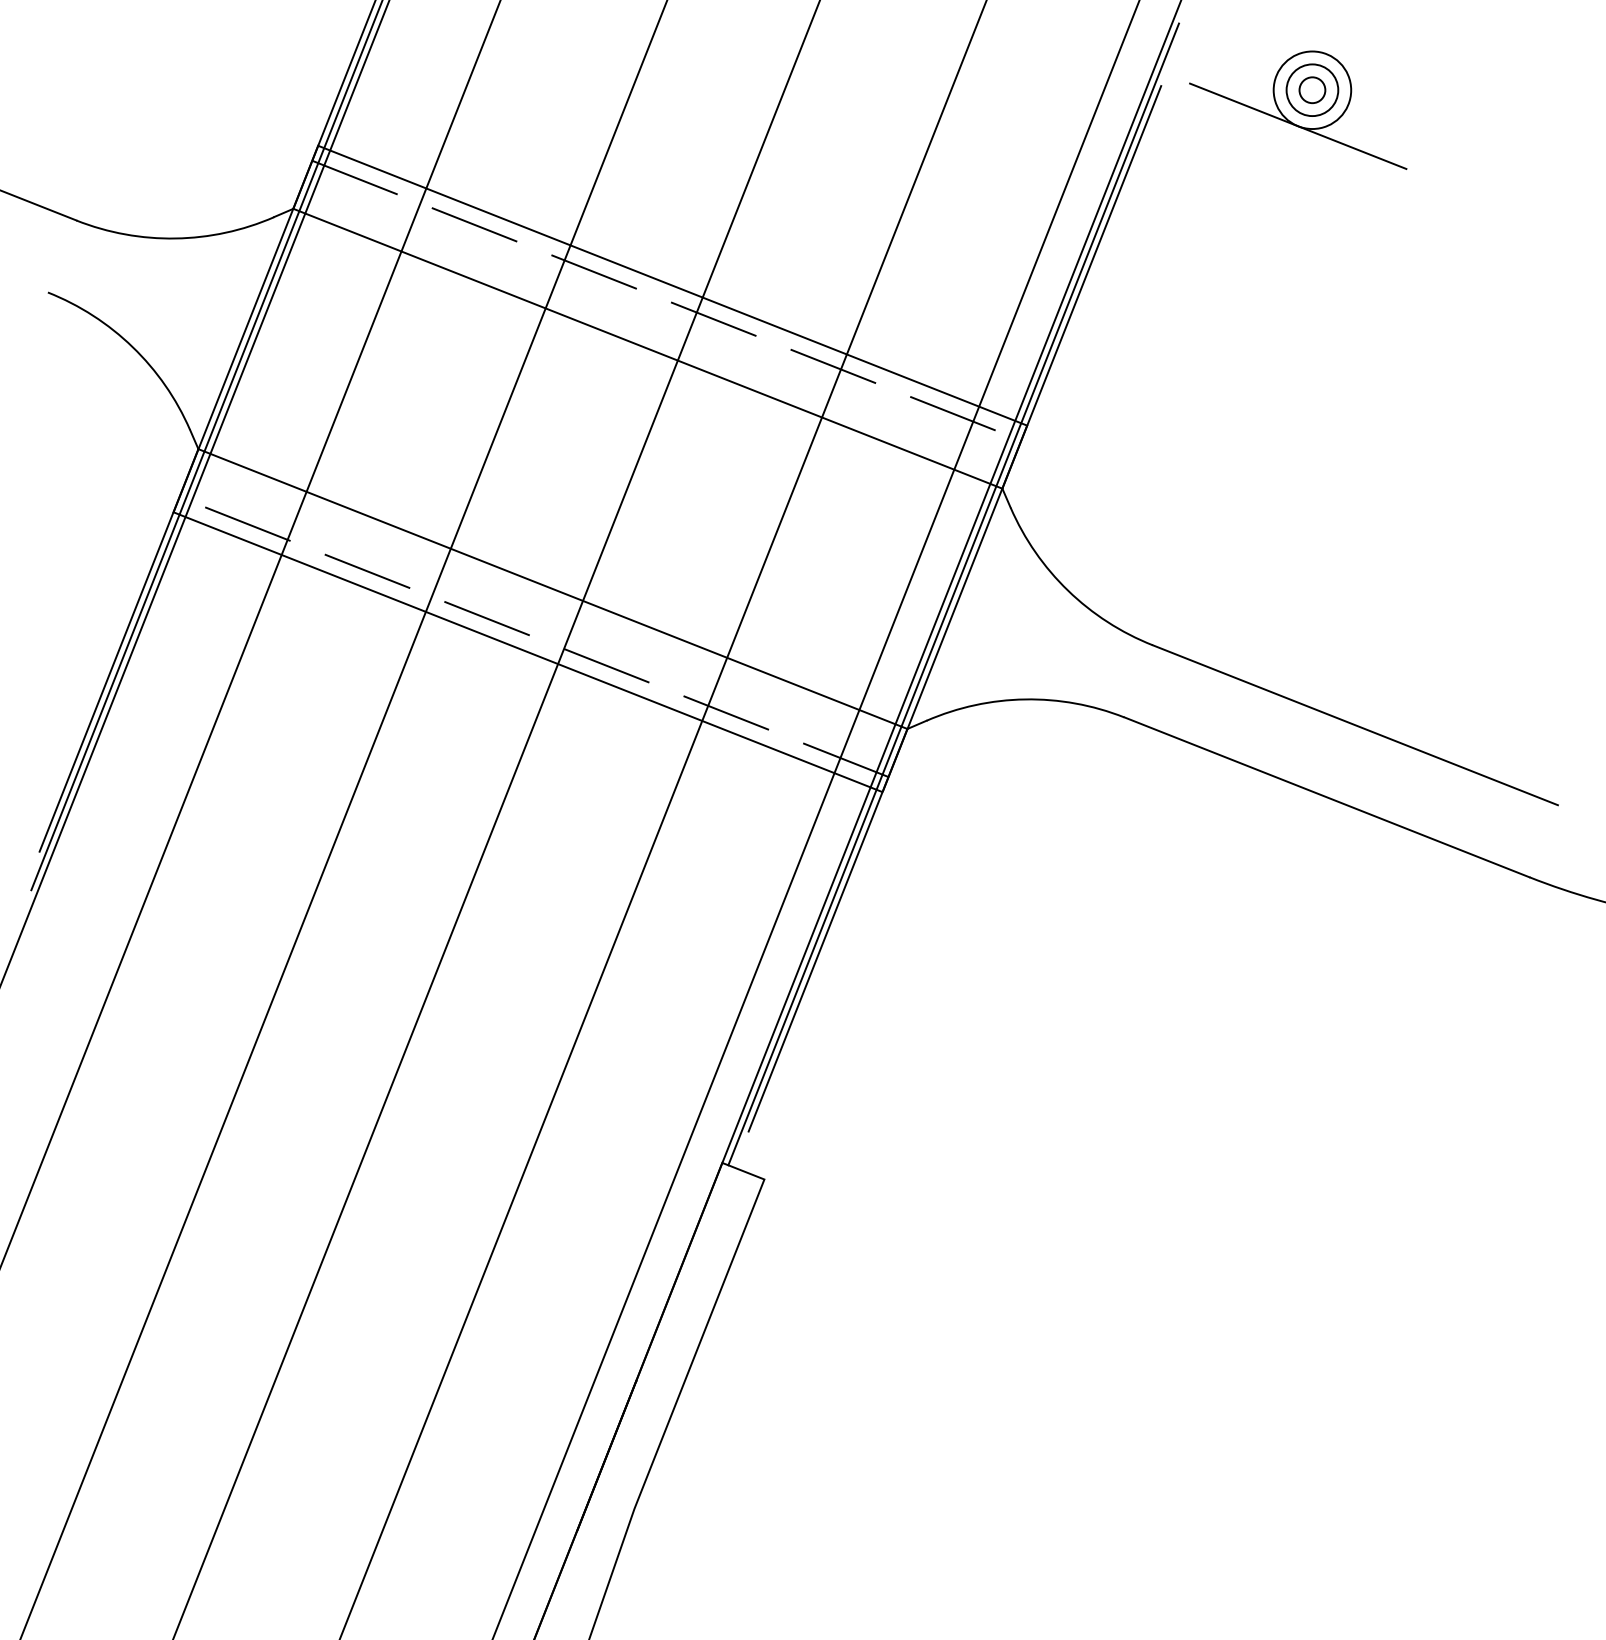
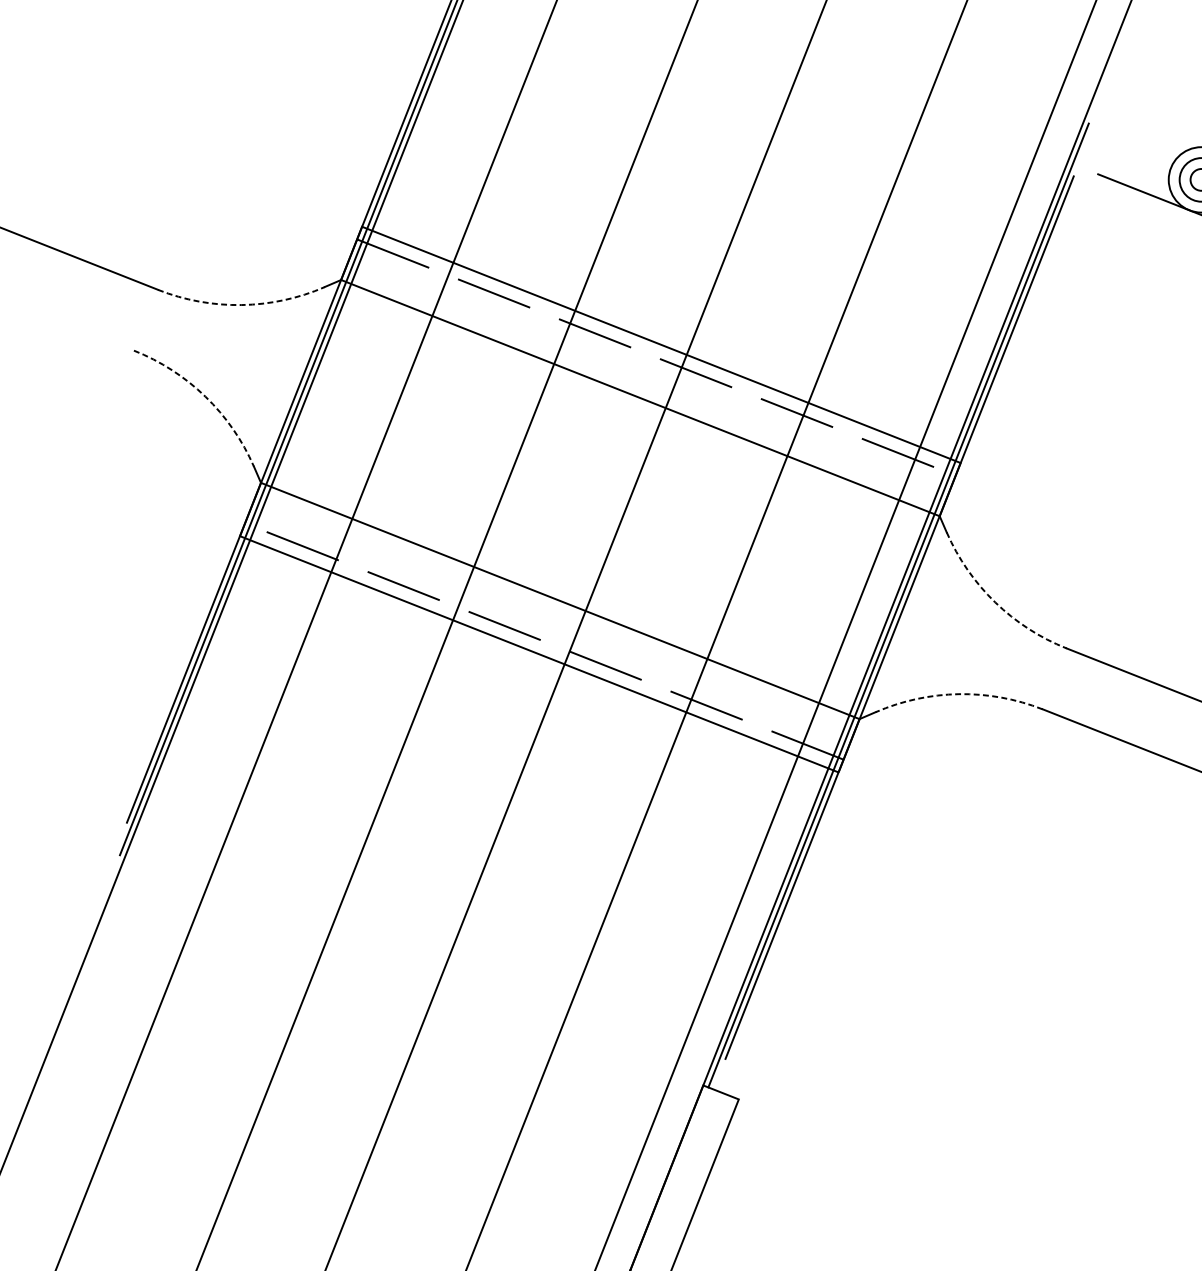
arc: (175, 238) -> (241, 305), solid -> dashed
arc: (132, 347) -> (205, 397), solid -> dashed
arc: (1068, 590) -> (995, 602), solid -> dashed
arc: (1025, 699) -> (959, 694), solid -> dashed

